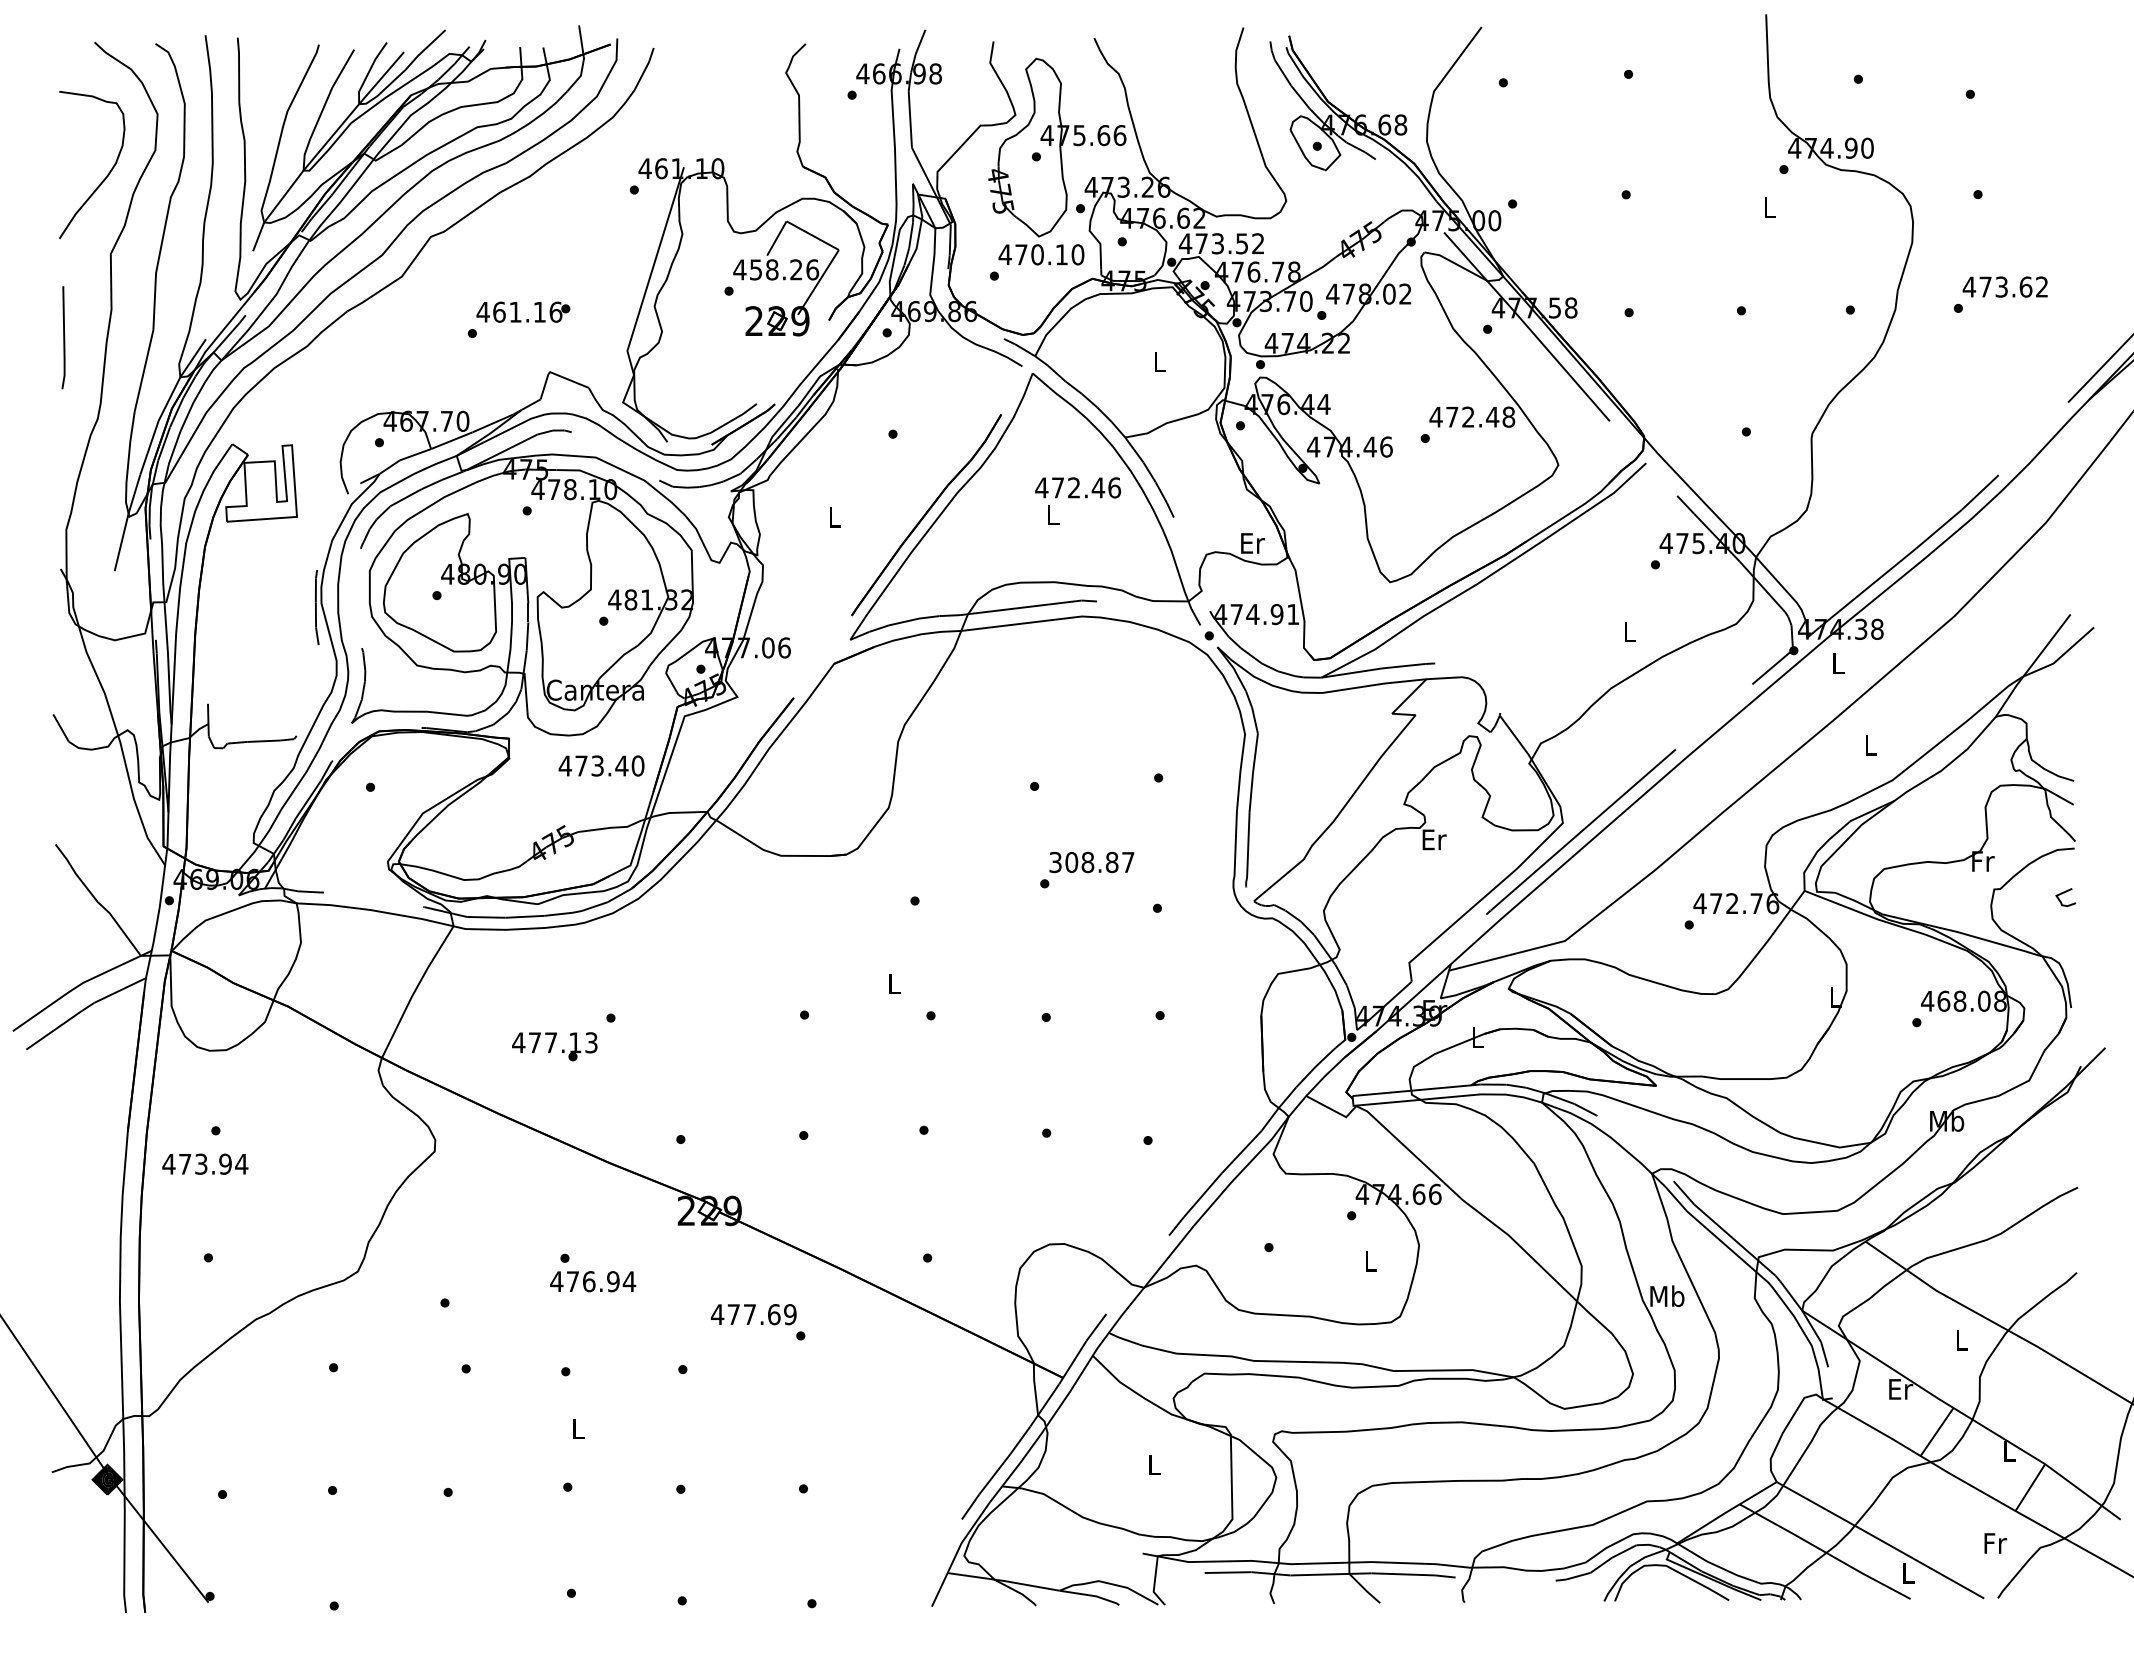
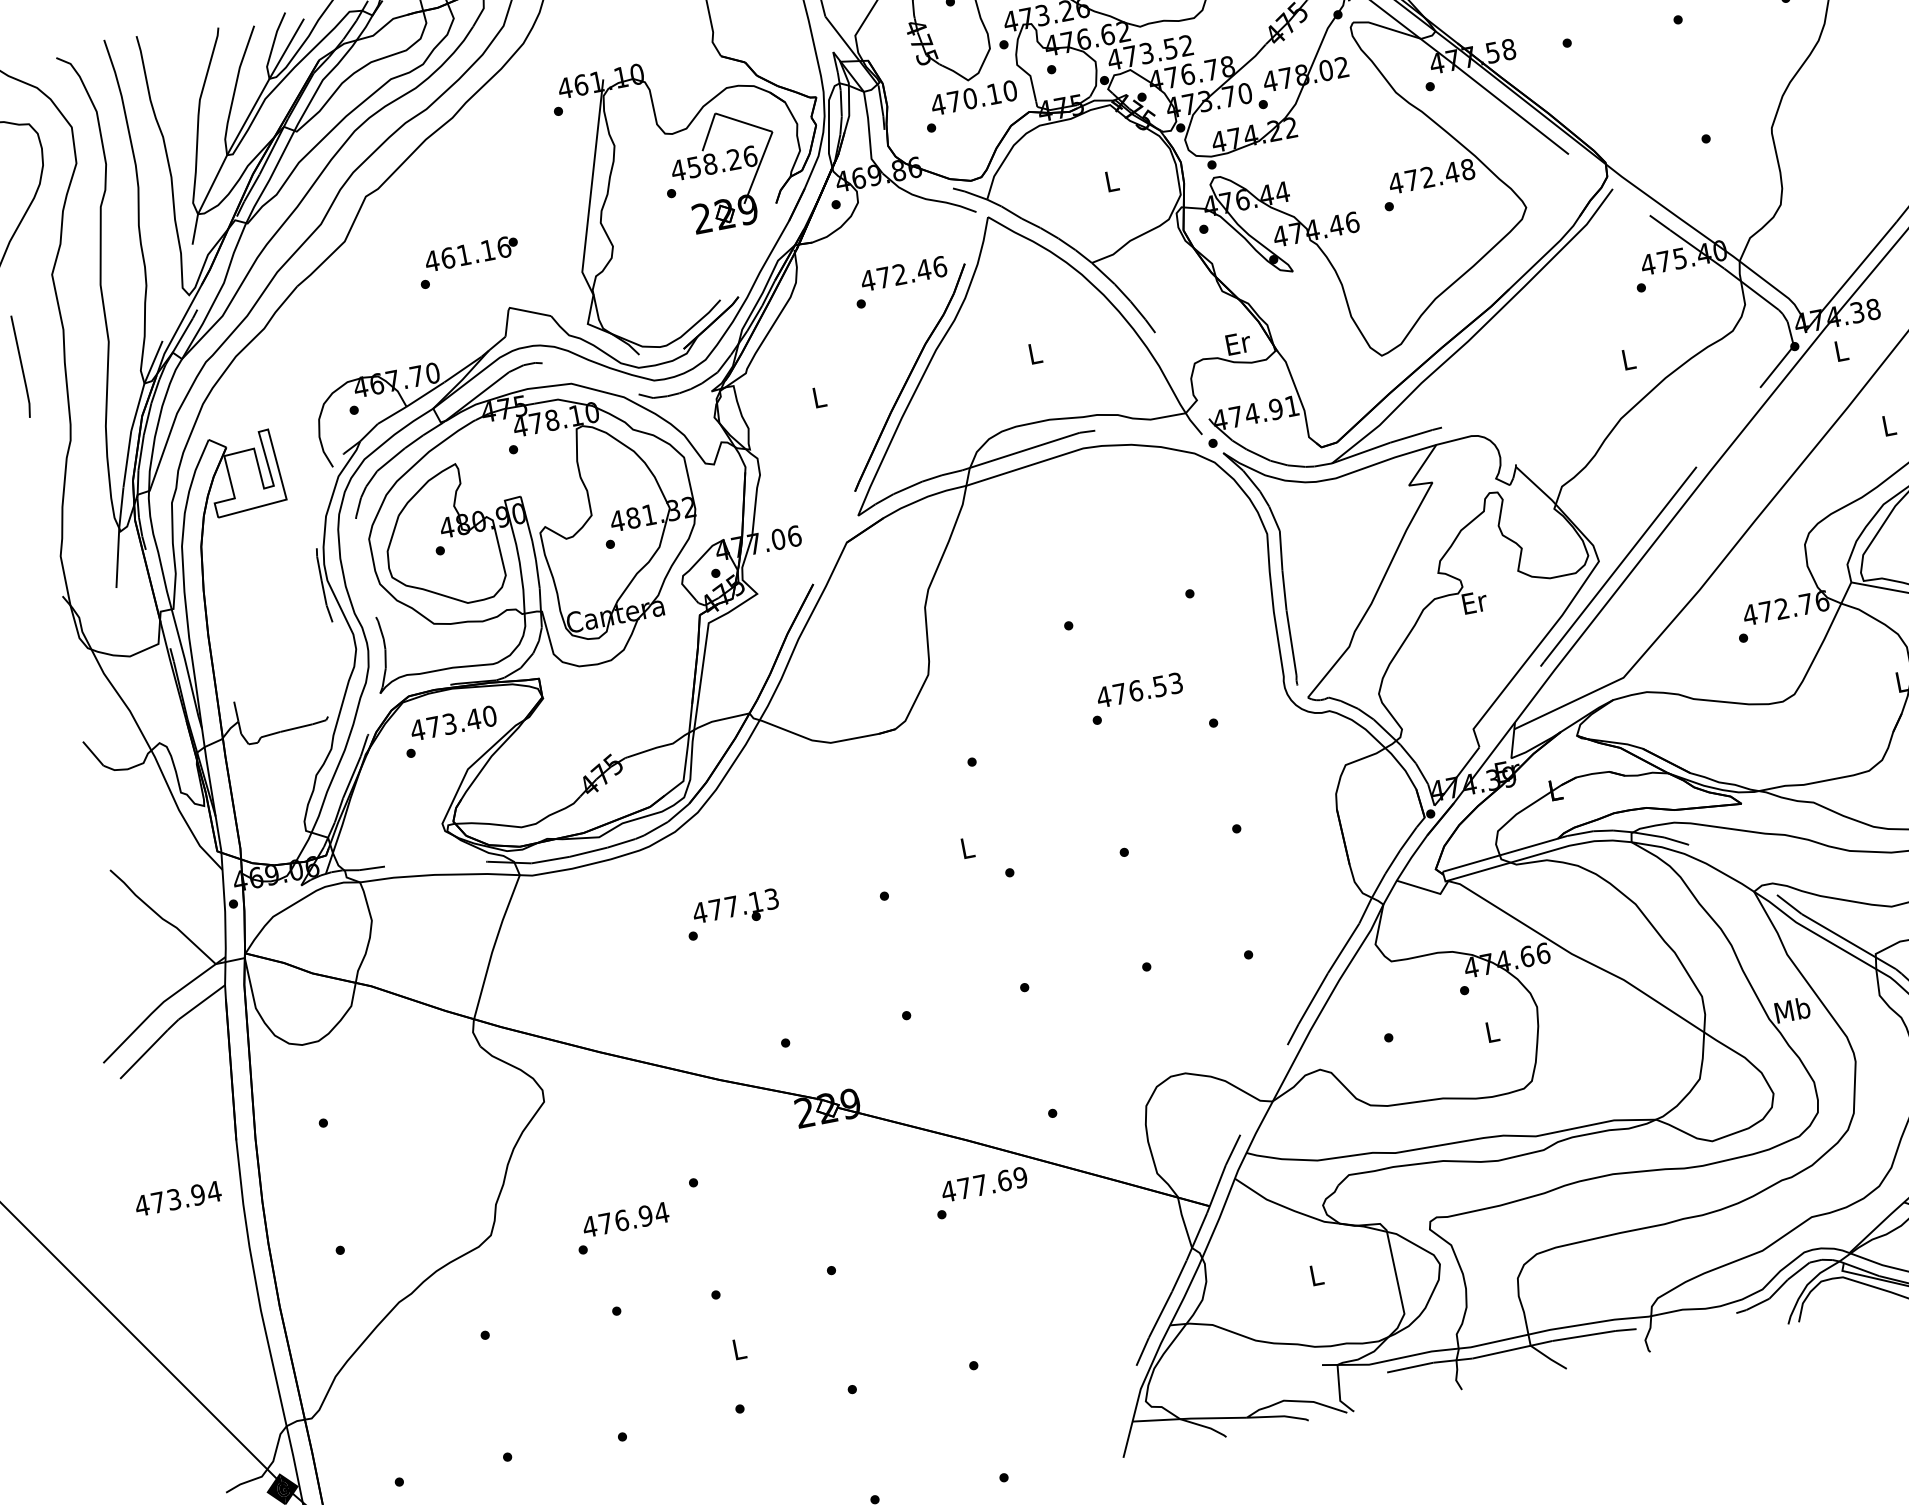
text: (1078, 487) -> (904, 273), moved
text: (601, 765) -> (453, 722), moved
text: (1091, 862) -> (1139, 690), 308.87 -> 476.53
text: (554, 1046) -> (735, 909), moved
text: (205, 1163) -> (178, 1197), moved
text: (593, 1281) -> (626, 1219), moved
text: (753, 1314) -> (984, 1184), moved

